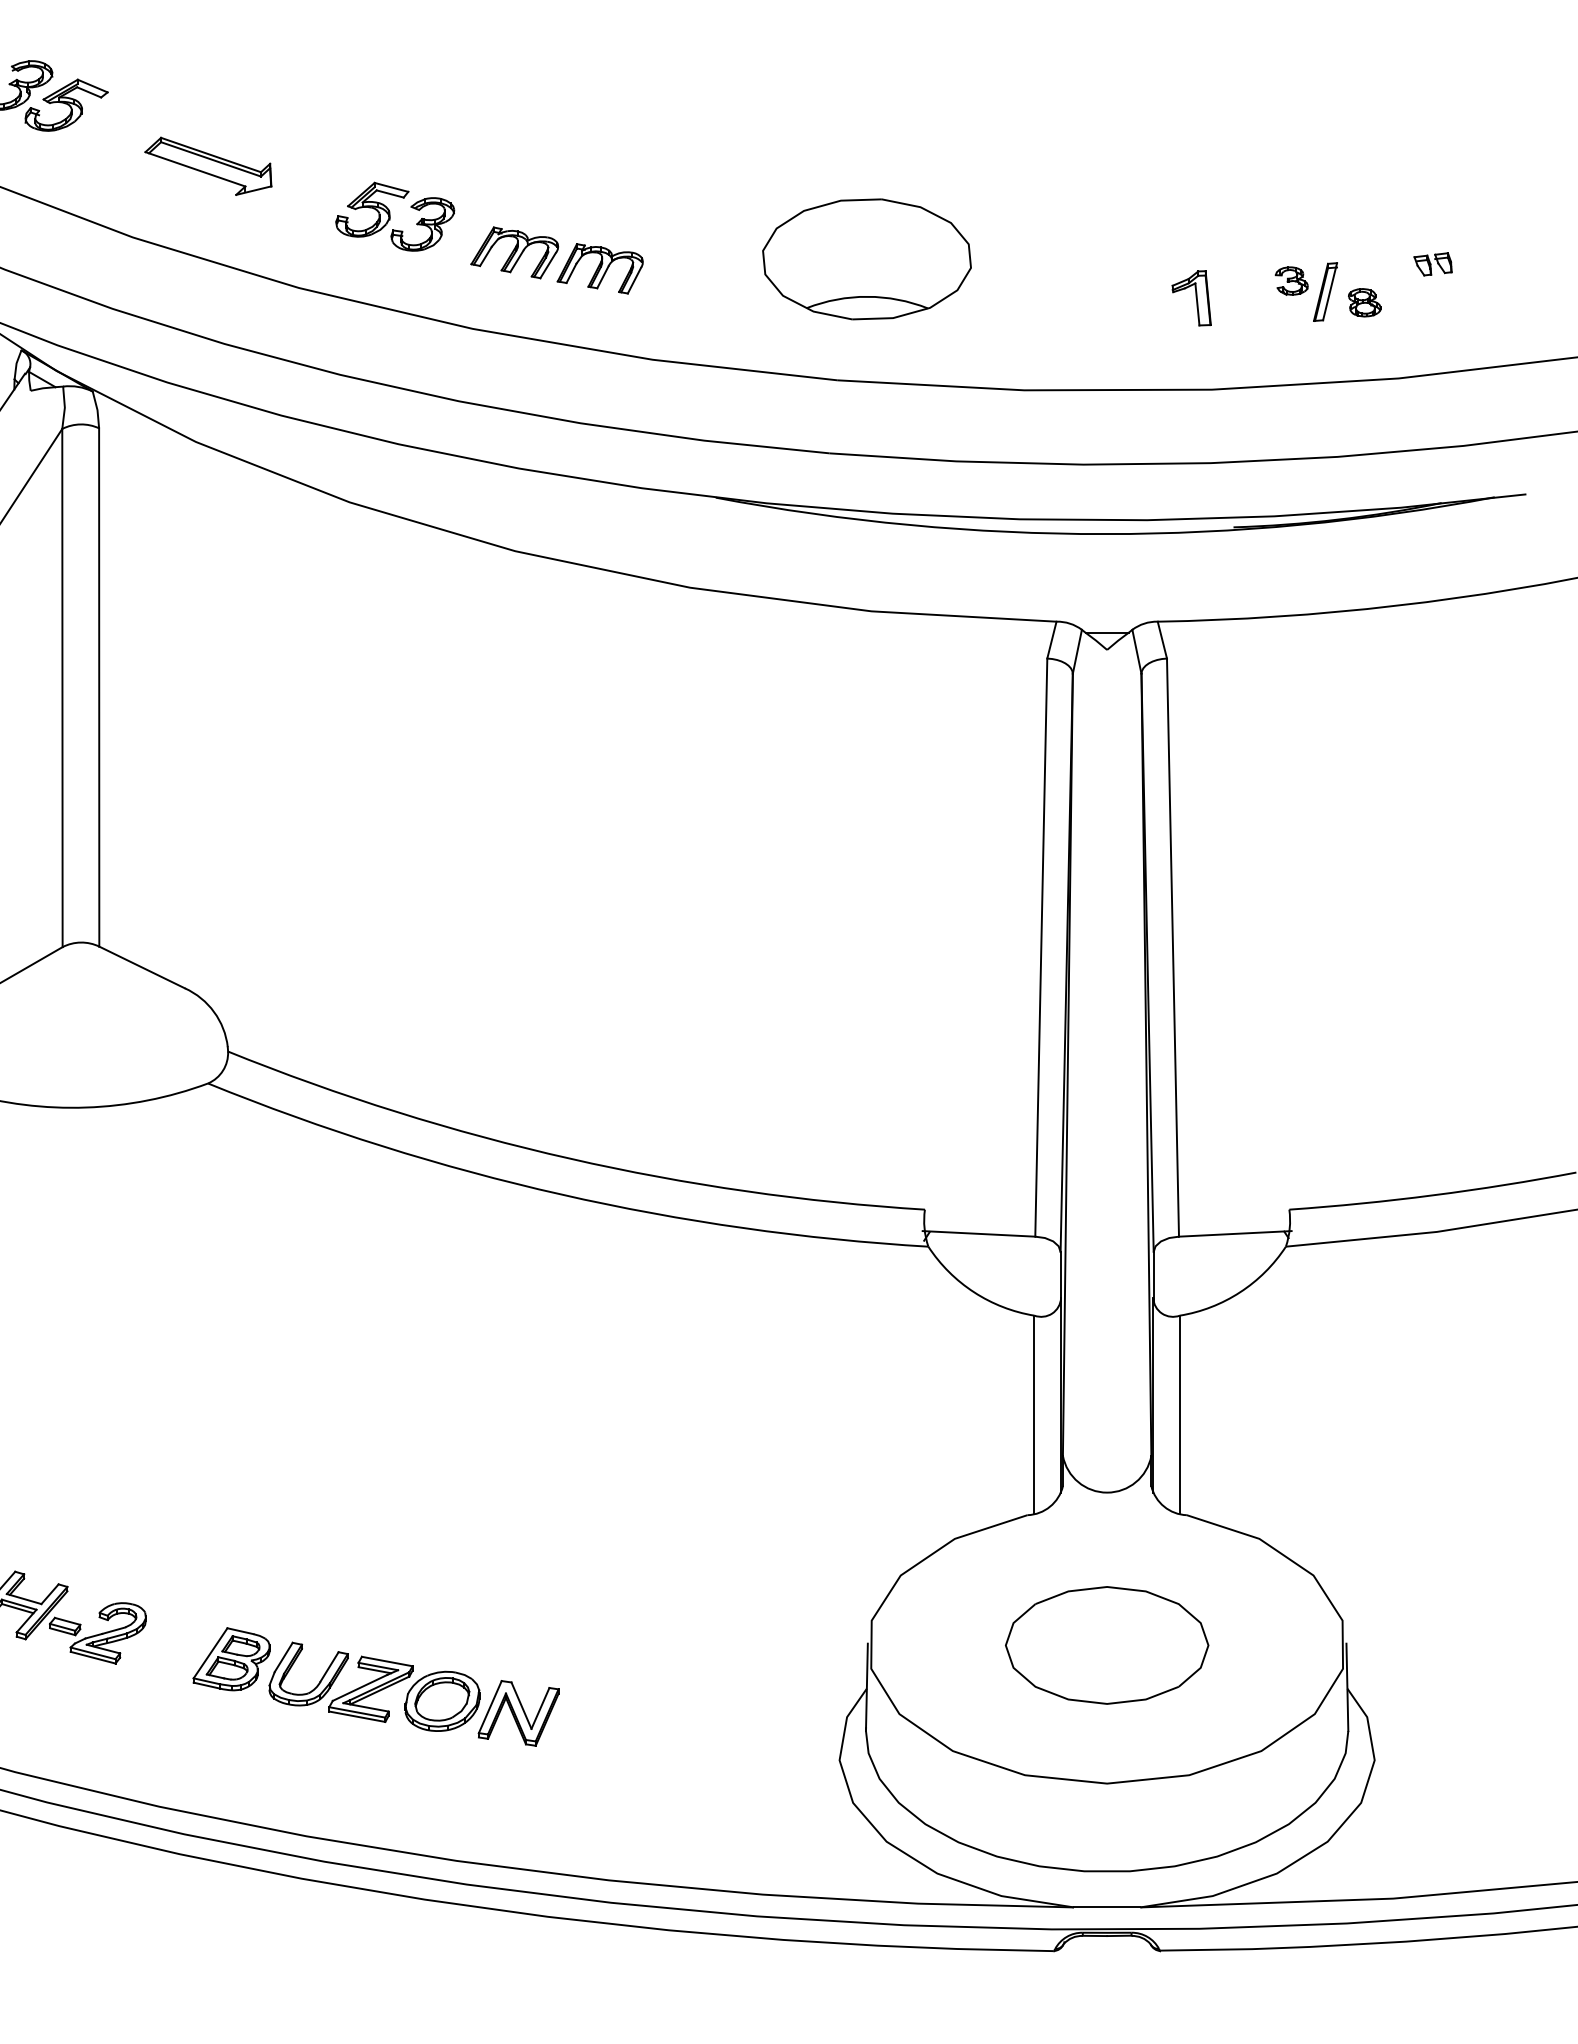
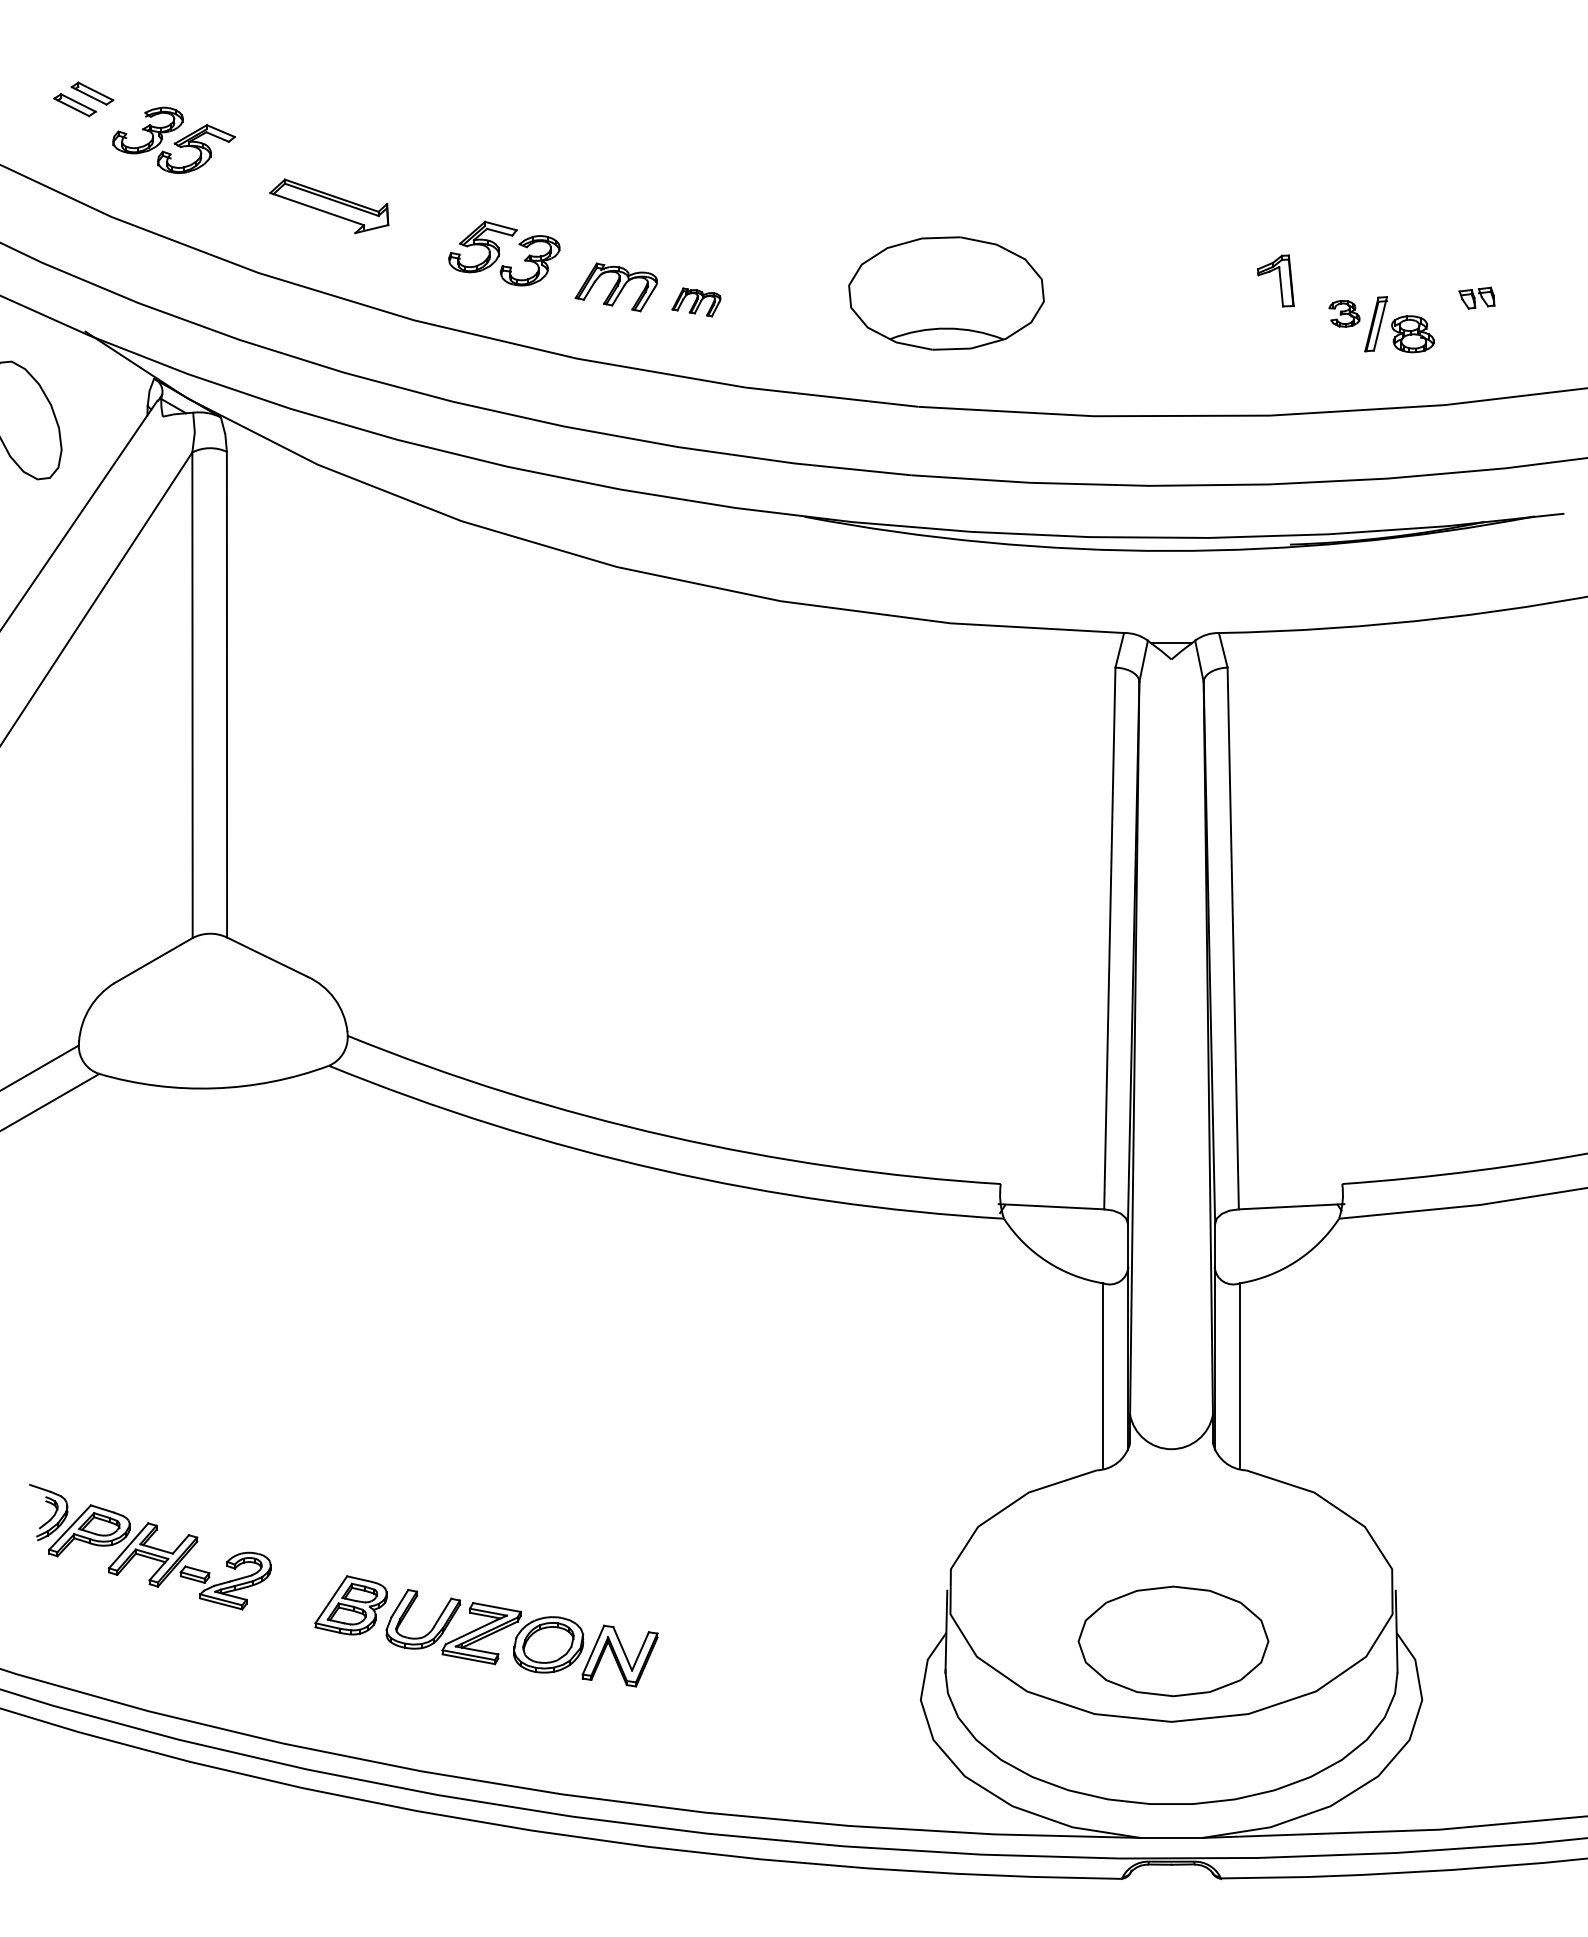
part: (600, 268) -> (696, 302), size x0.6
part: (1191, 297) -> (1275, 280), moved
part: (1364, 302) -> (1412, 333), size x1.4
part: (1107, 1645) -> (1173, 1641), moved

